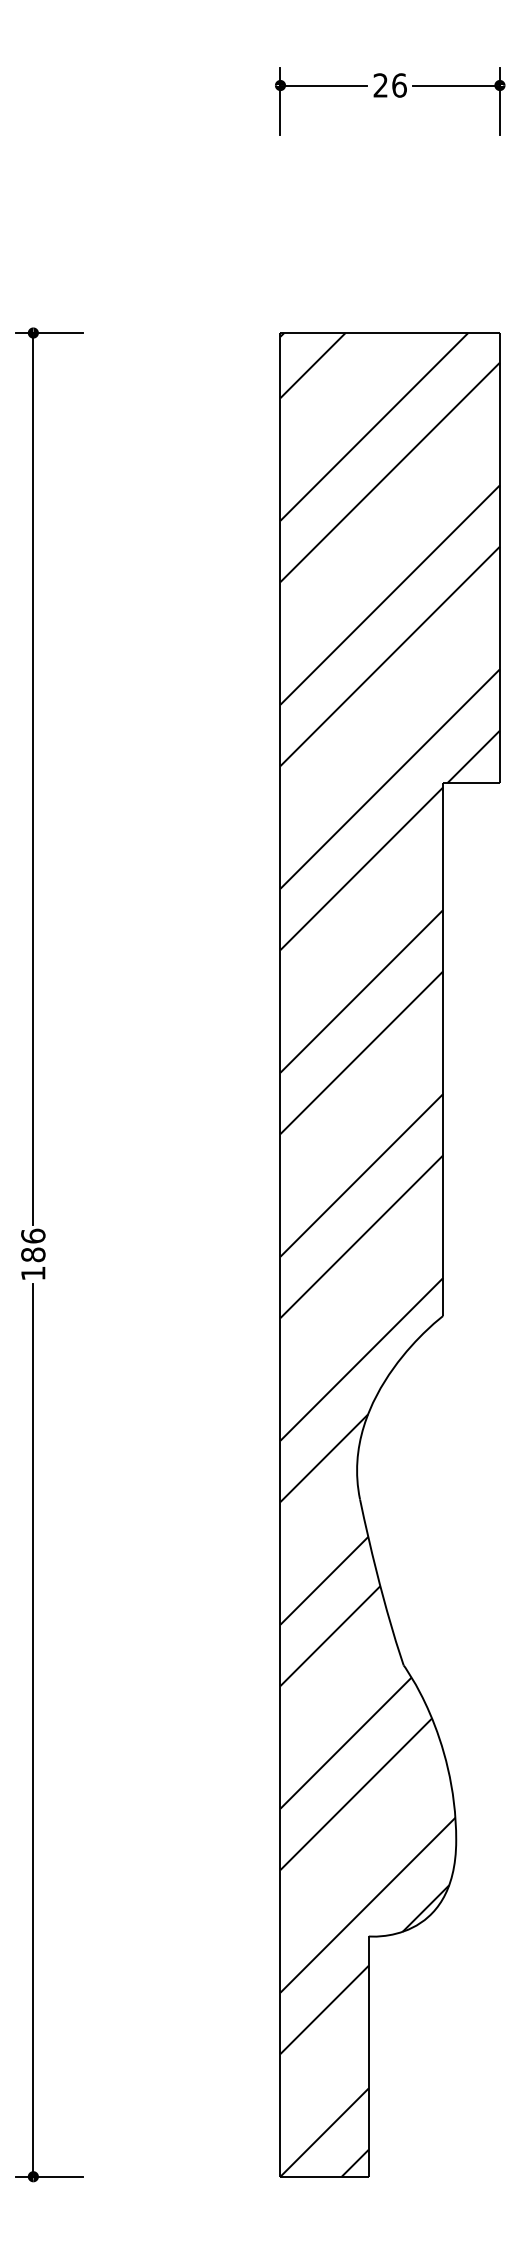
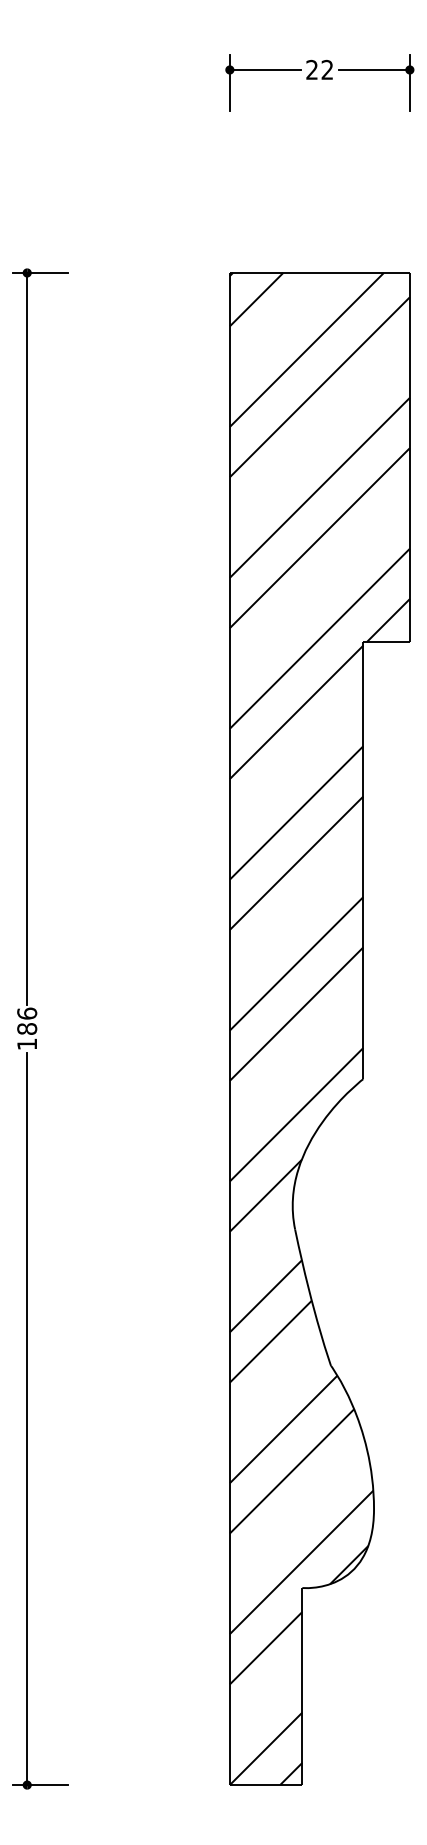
text: (399, 84) -> (327, 69), 26 -> 22

